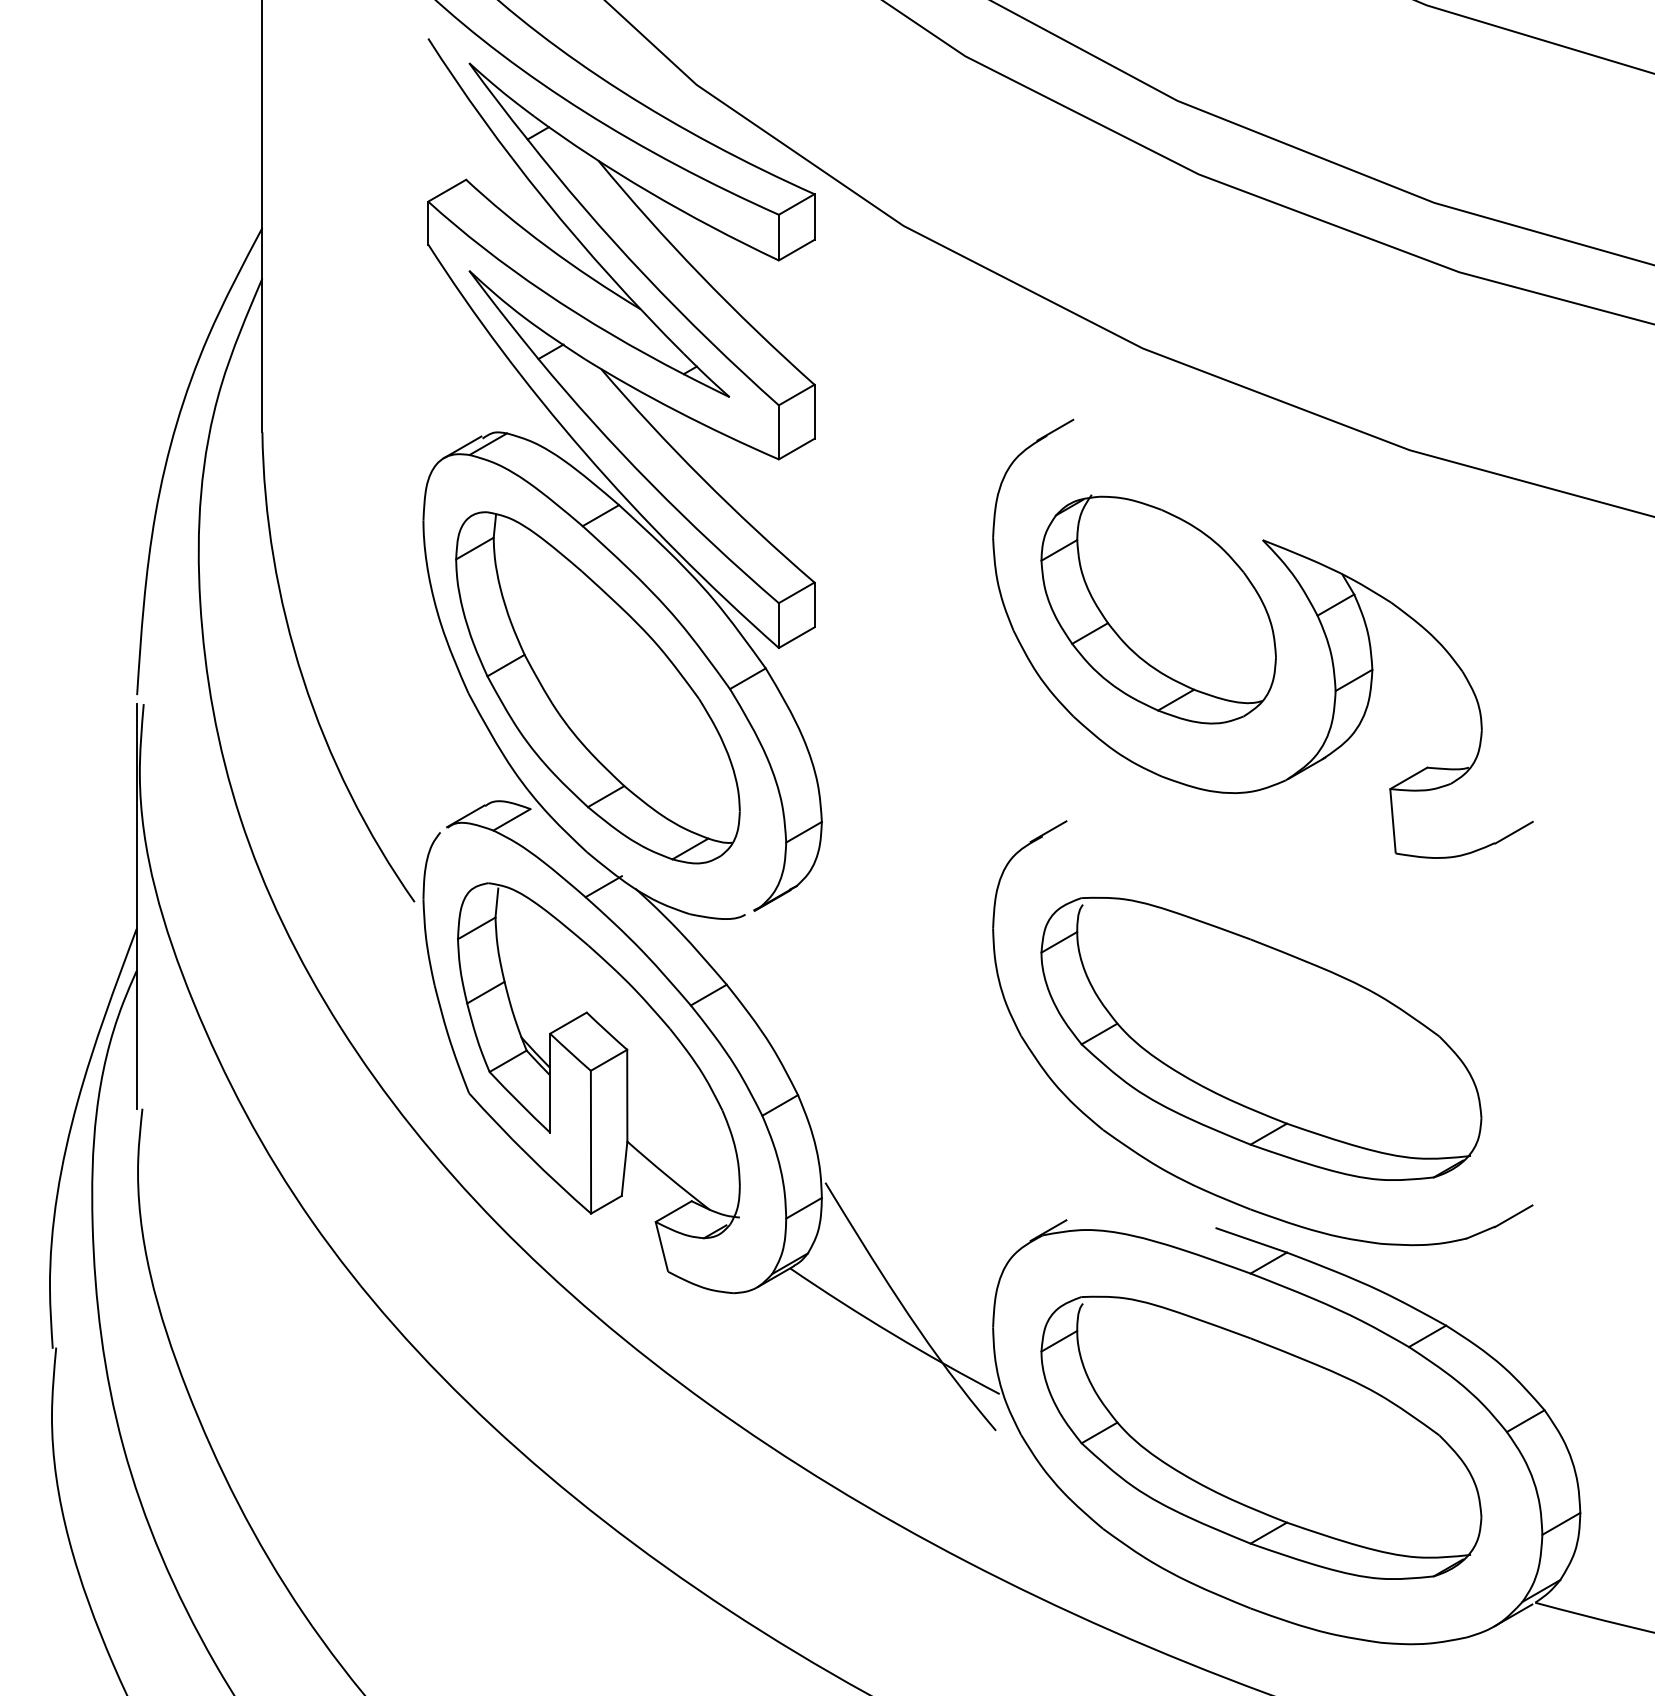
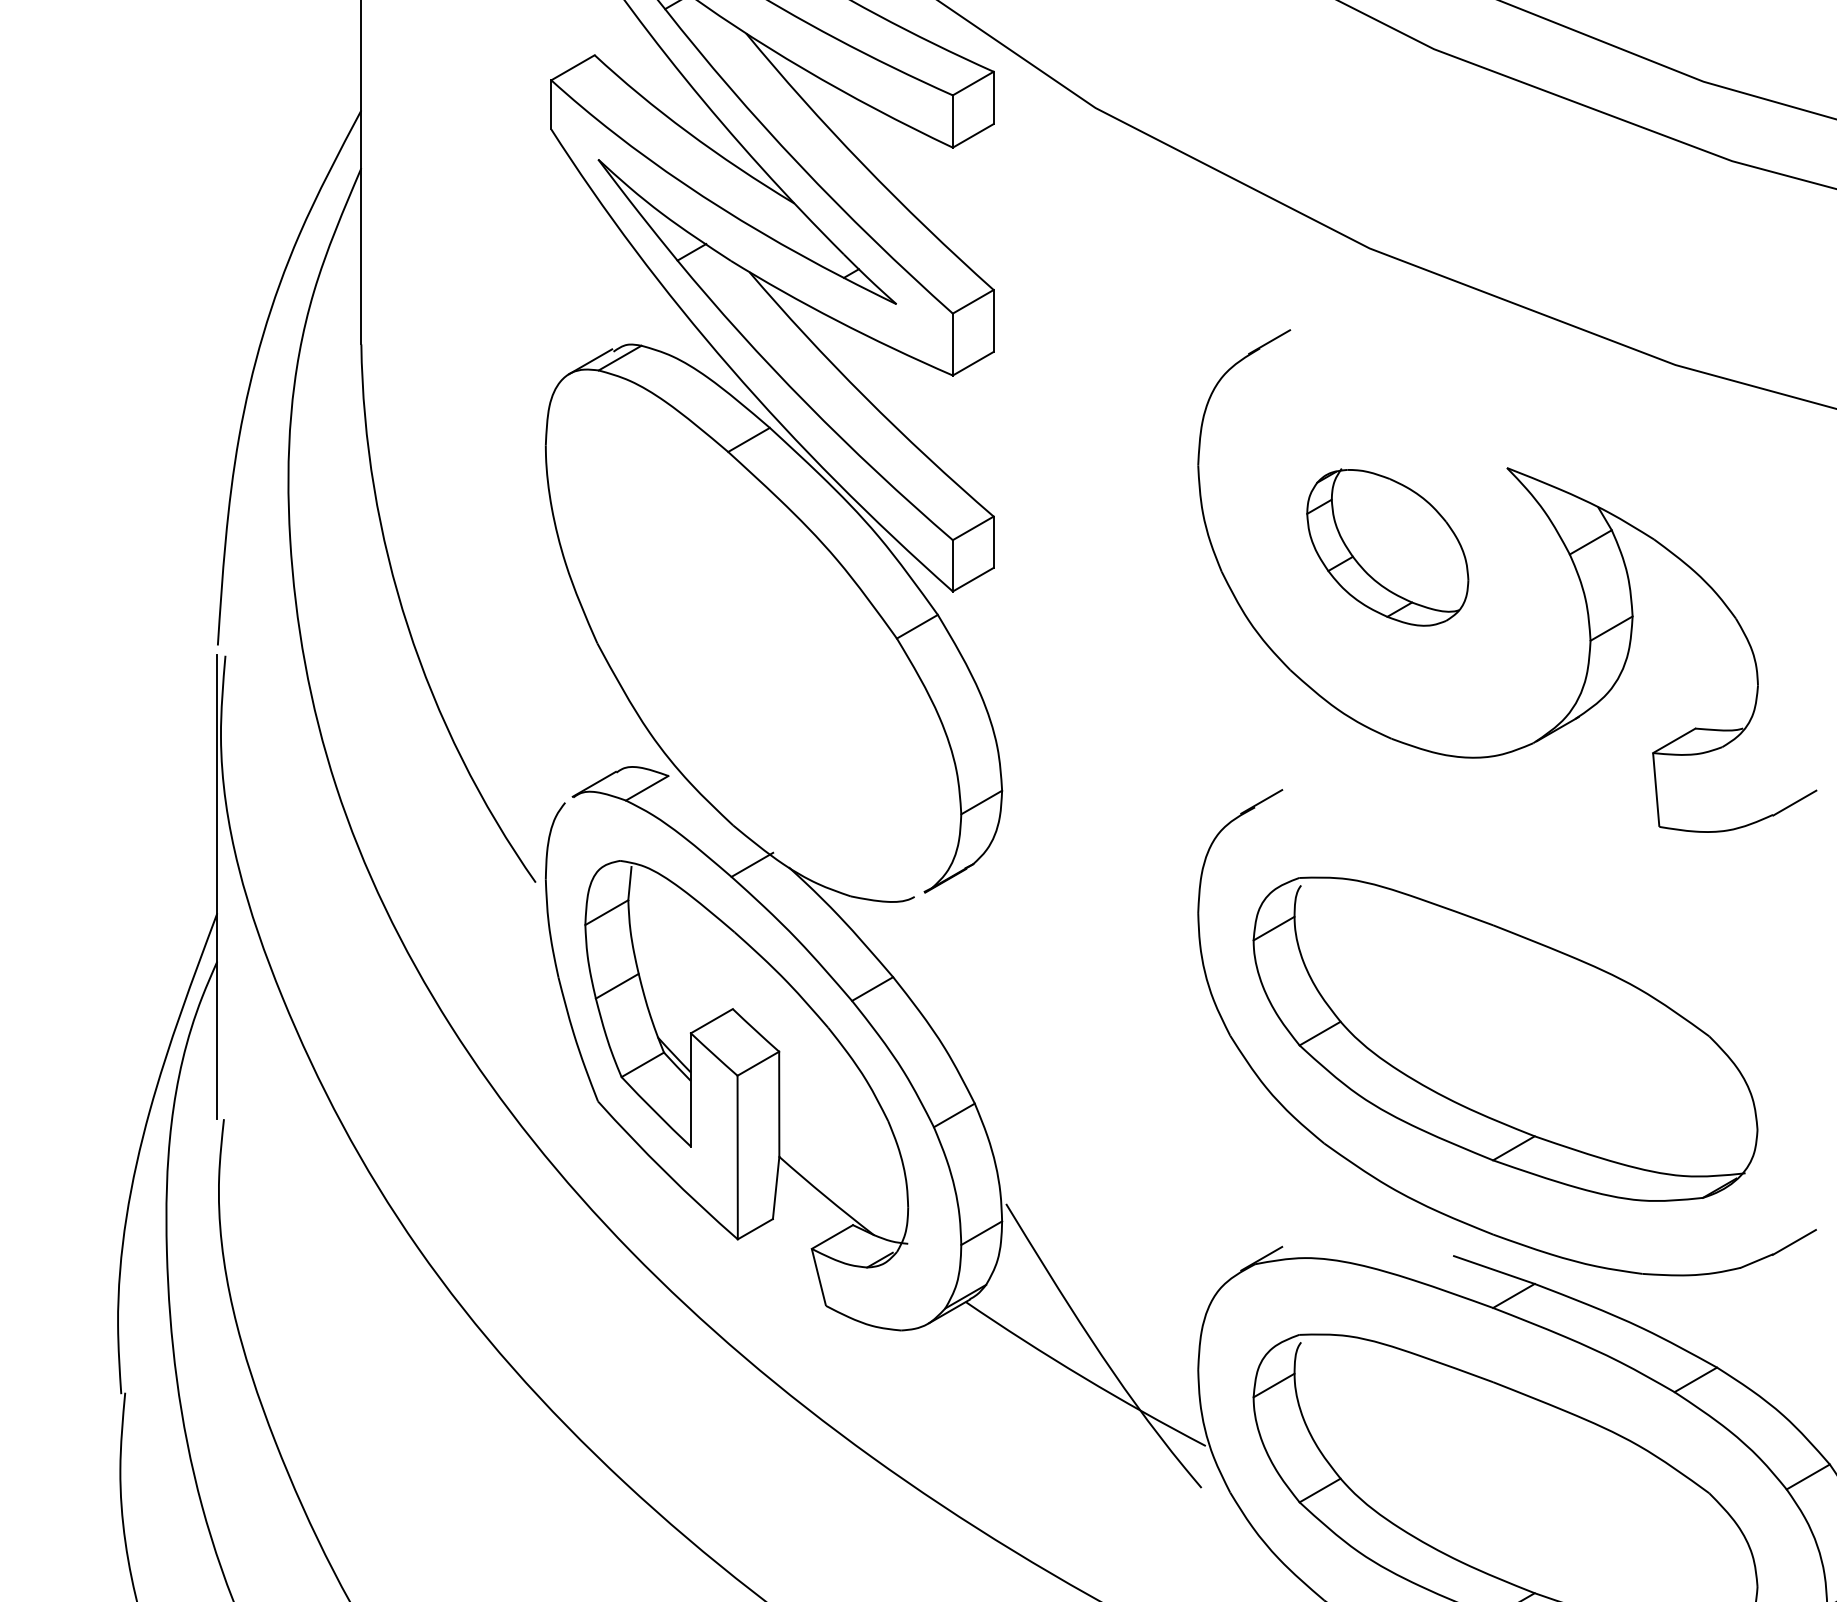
part: (1158, 609) -> (1387, 547), size x0.6
part: (597, 687) -> (745, 636), removed

